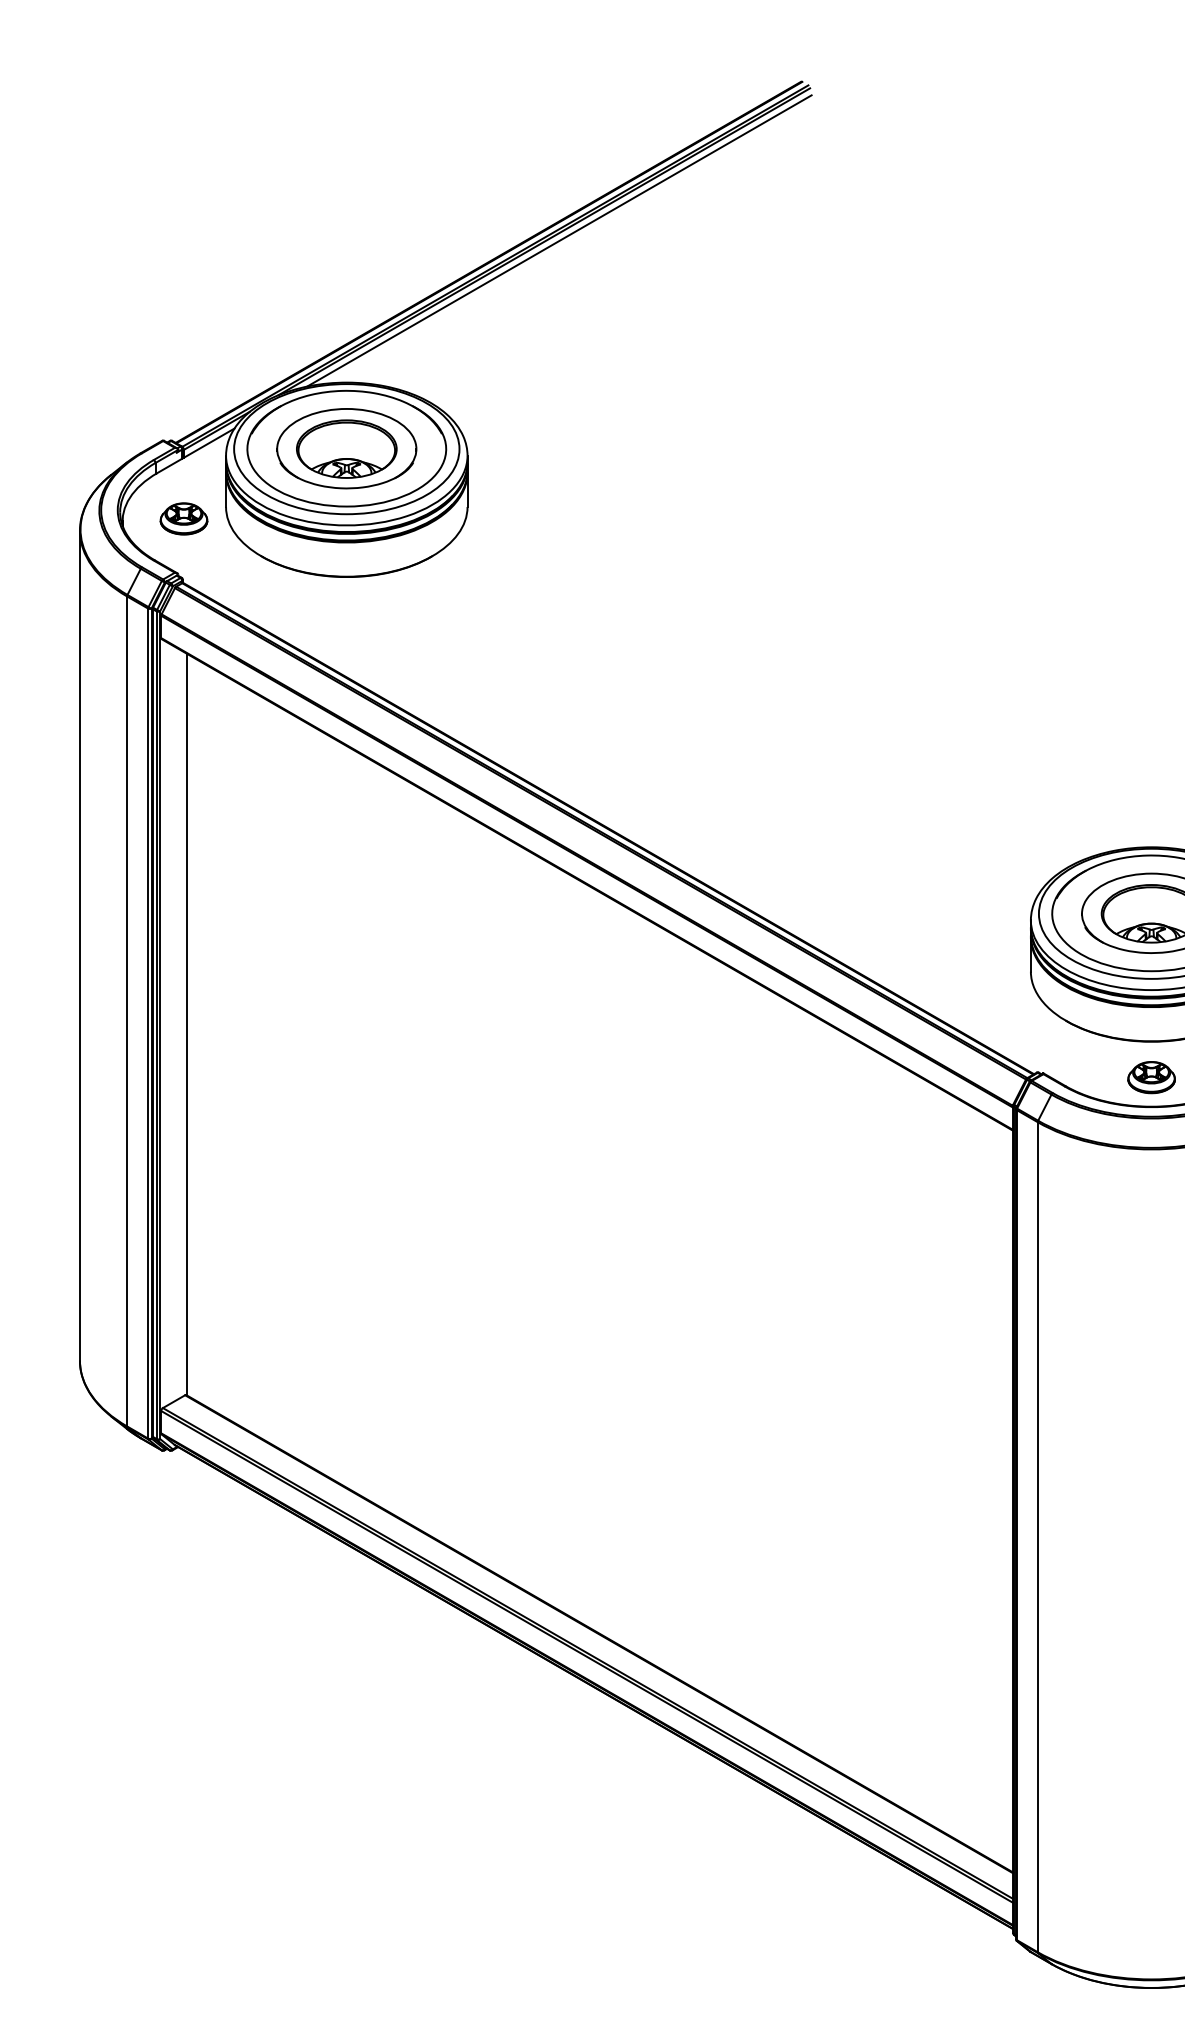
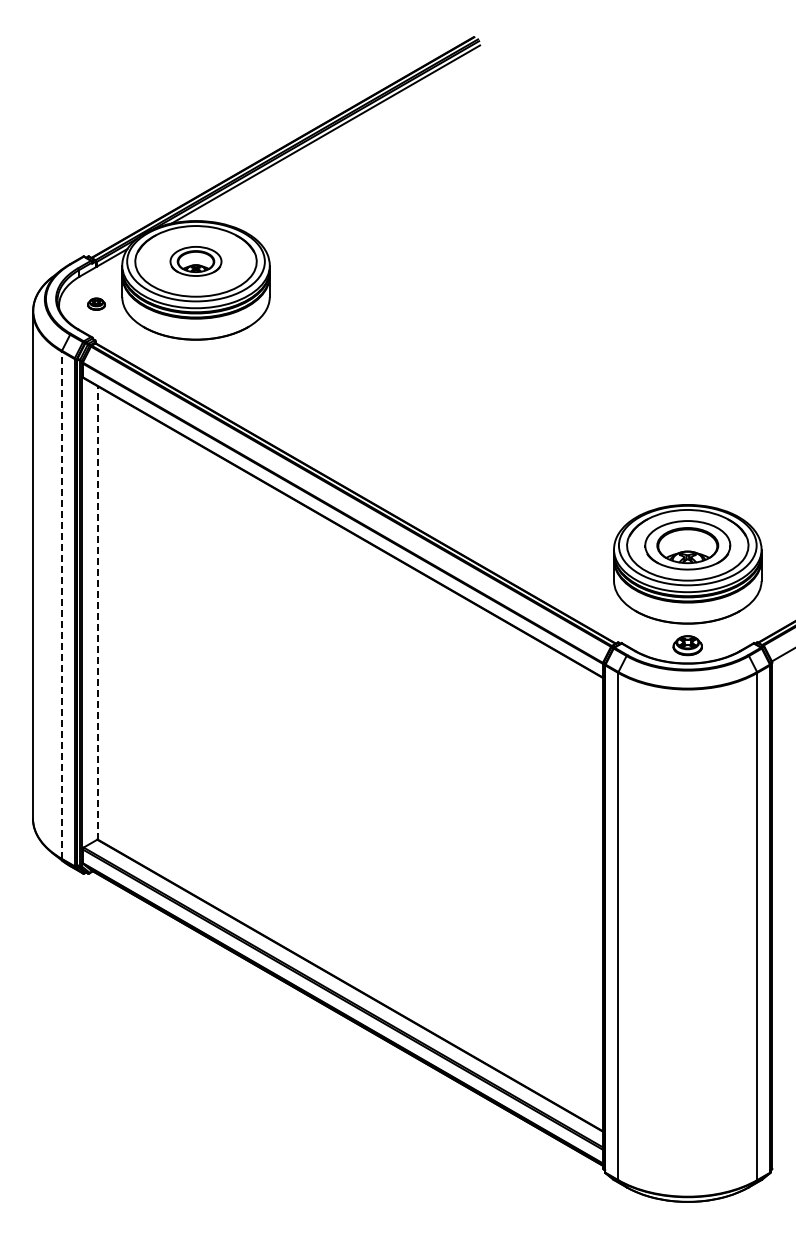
part: (345, 448) -> (195, 261), size x0.6
part: (183, 517) -> (96, 303), size x0.6
line: (126, 1011) -> (61, 605), solid -> dashed
line: (187, 1024) -> (98, 613), solid -> dashed

